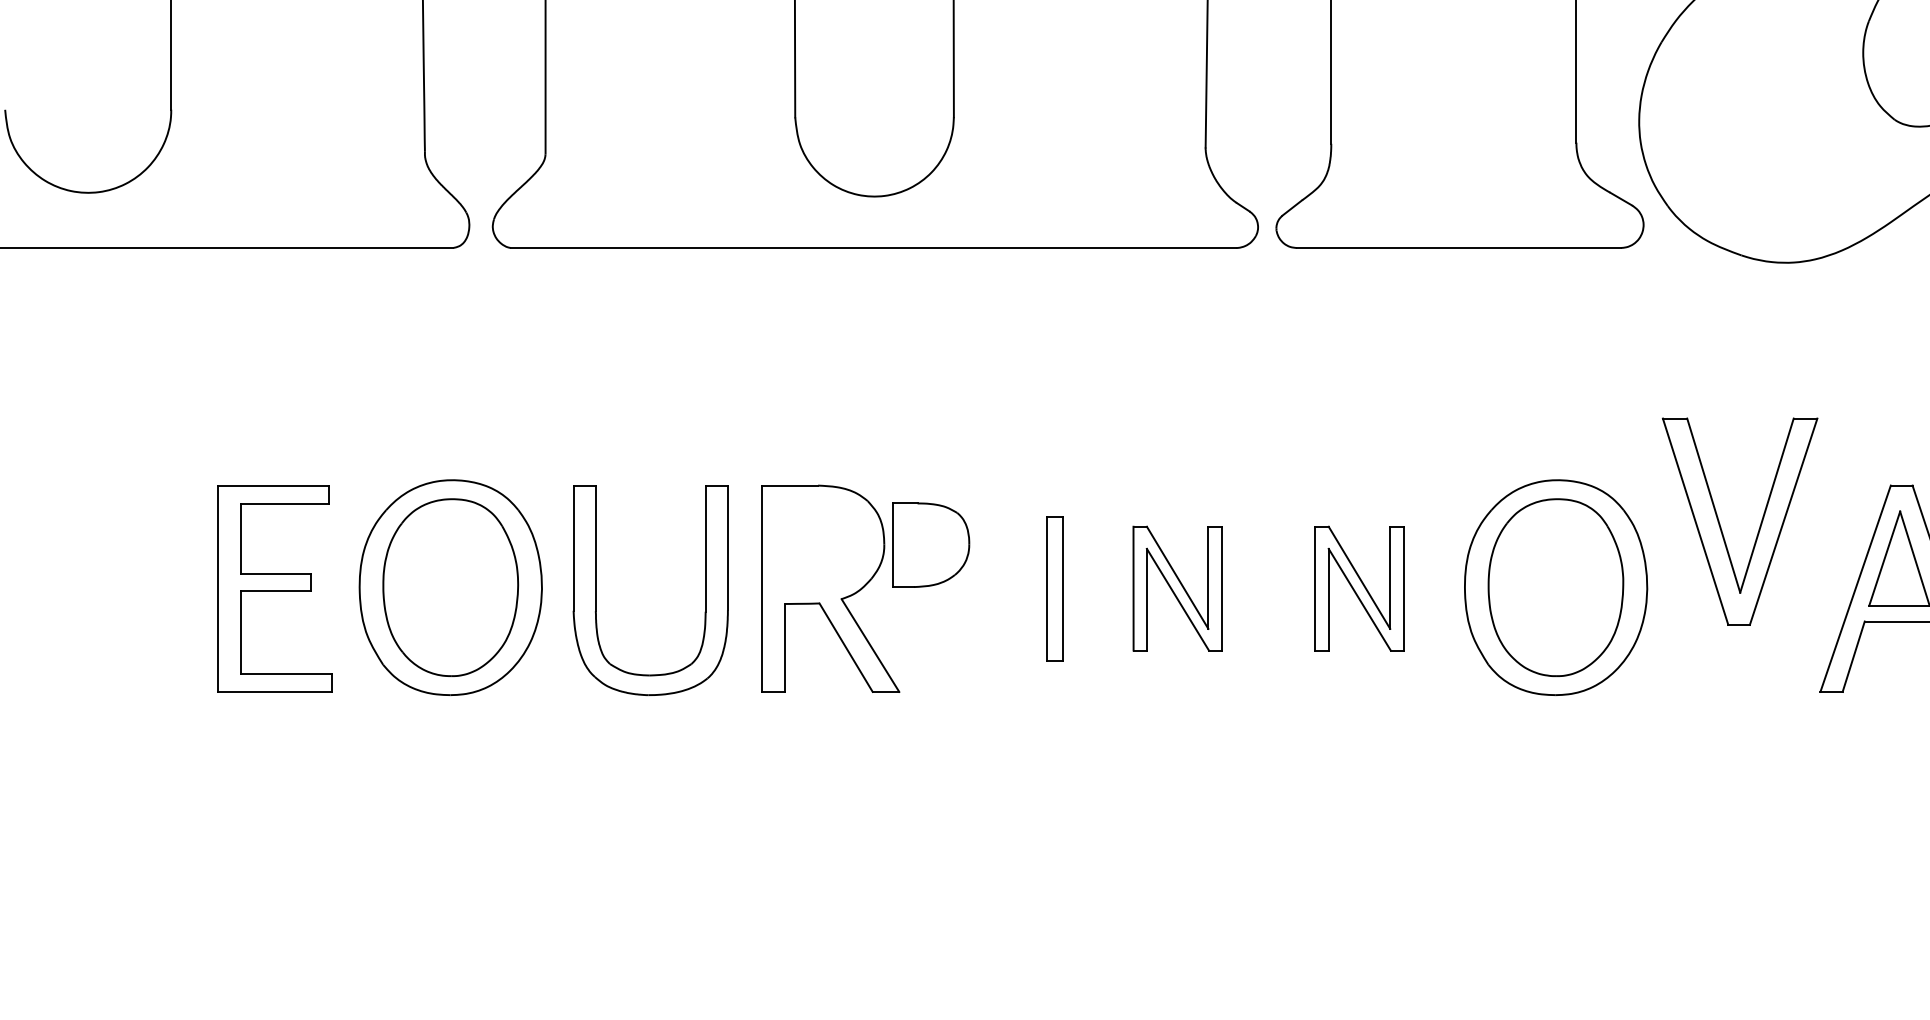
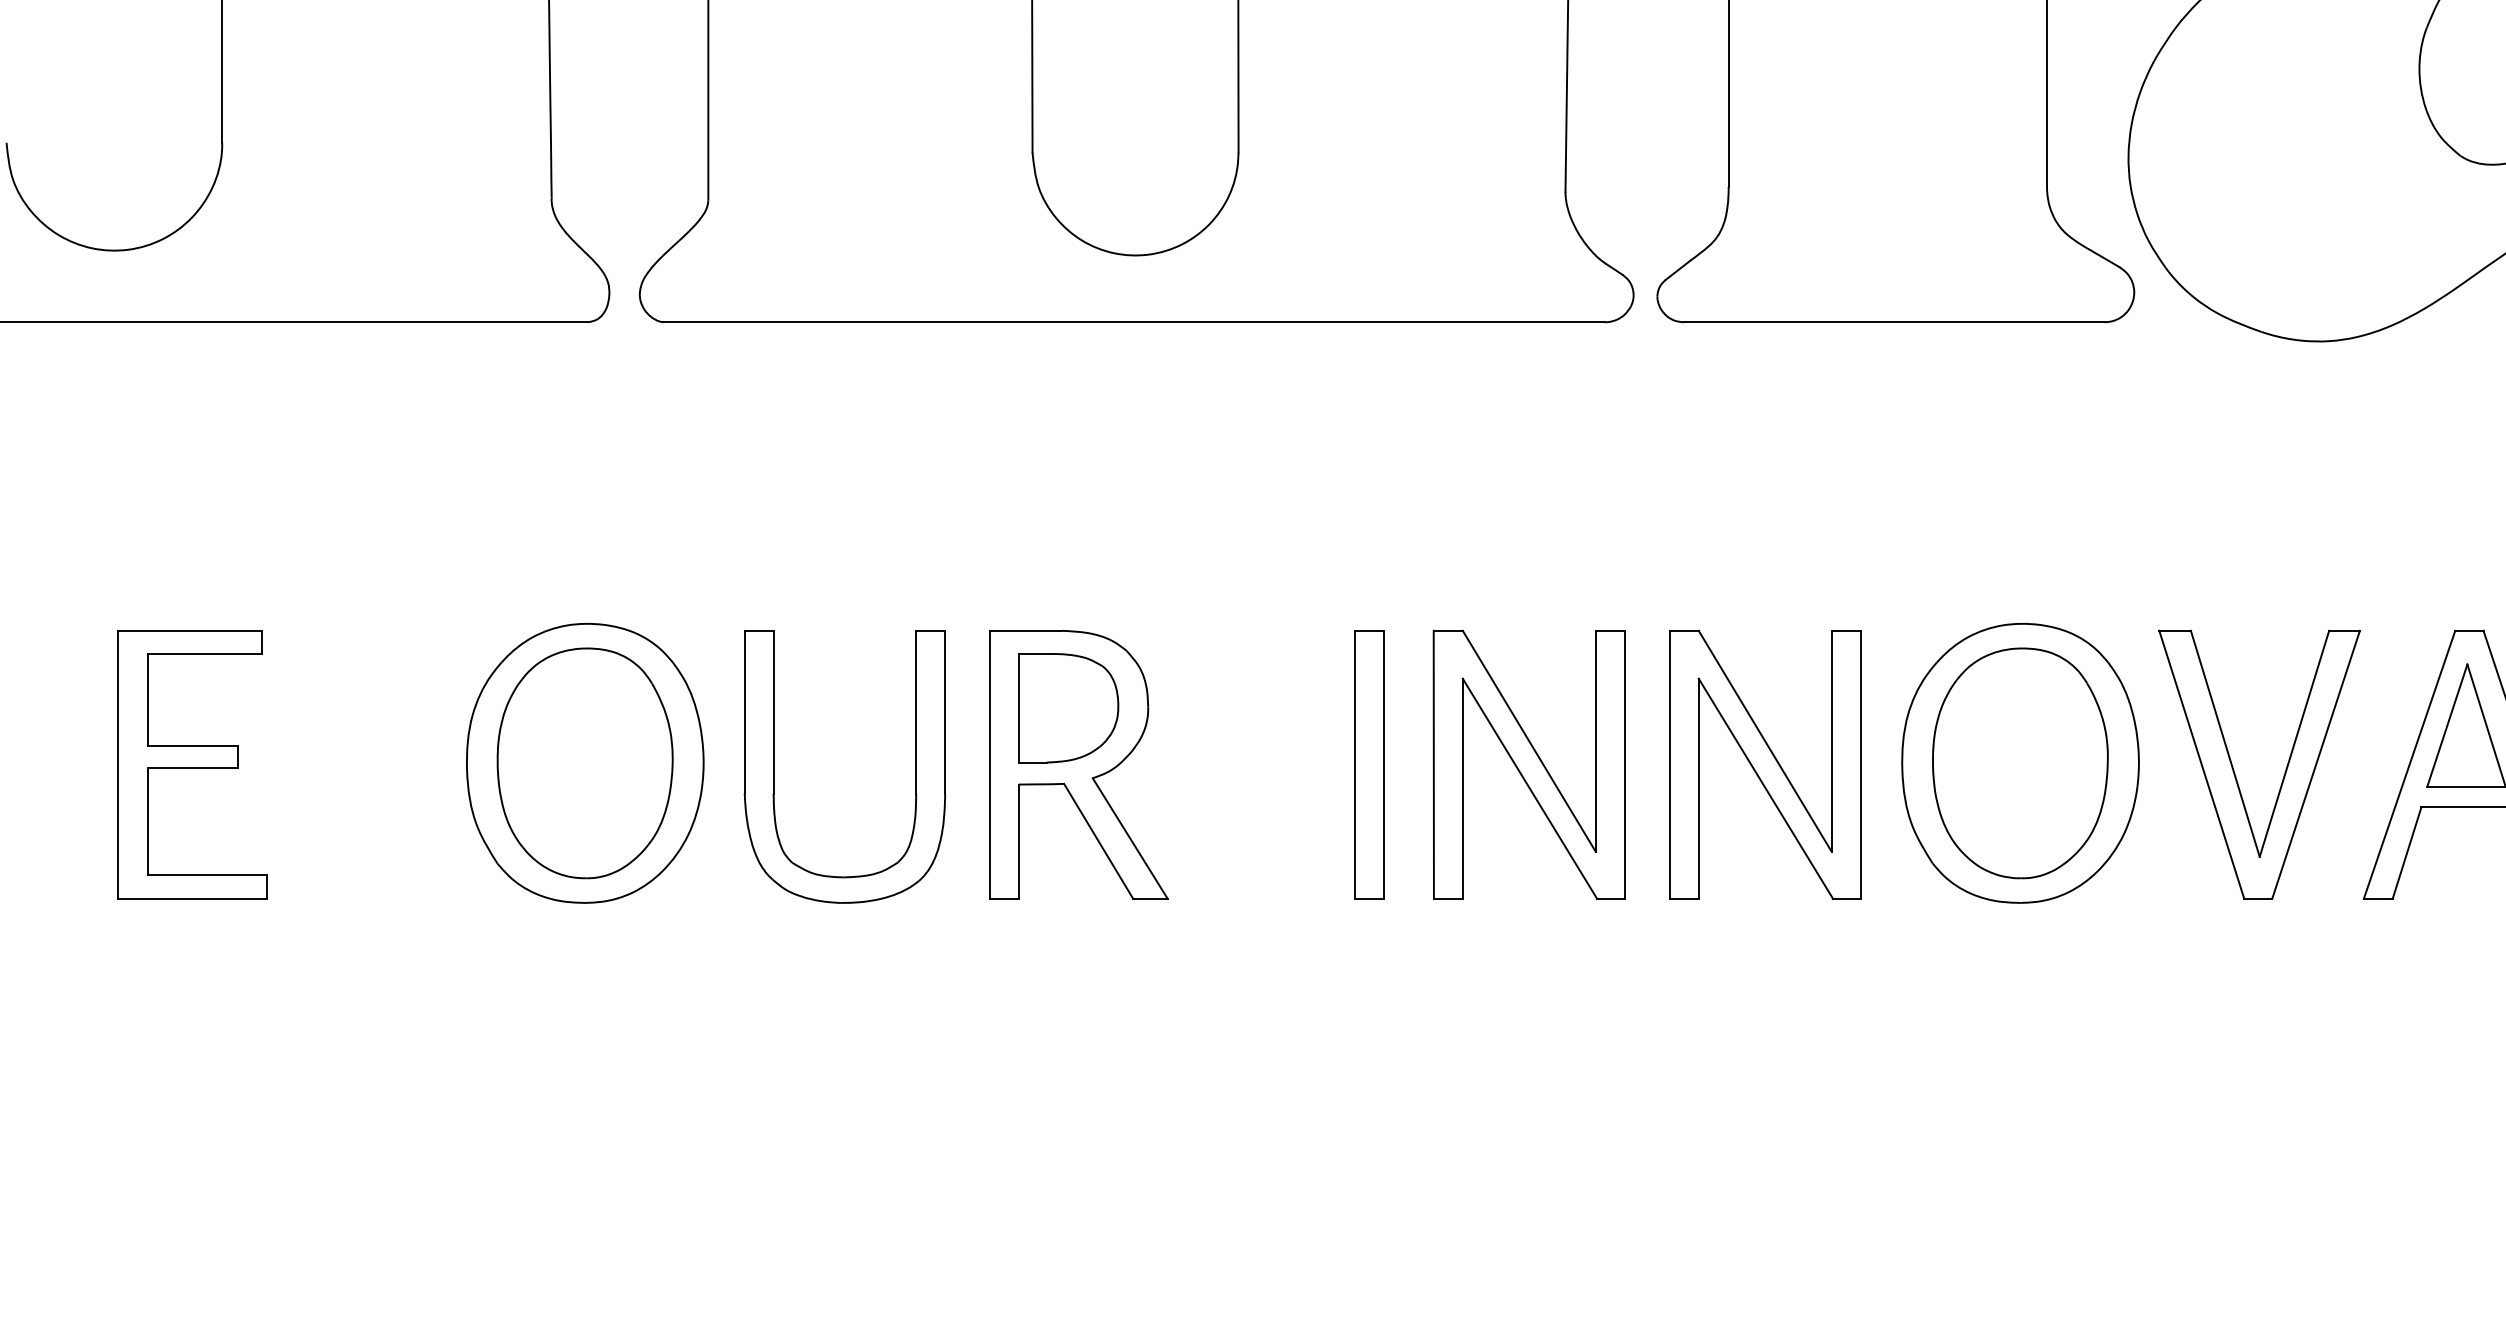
part: (1759, 526) -> (2284, 770), moved
part: (931, 544) -> (1069, 707), moved
part: (274, 588) -> (191, 764), moved
part: (1054, 588) -> (1369, 764), size x1.43
part: (1177, 588) -> (1528, 764), size x1.67
part: (1359, 588) -> (1765, 764), size x1.67

